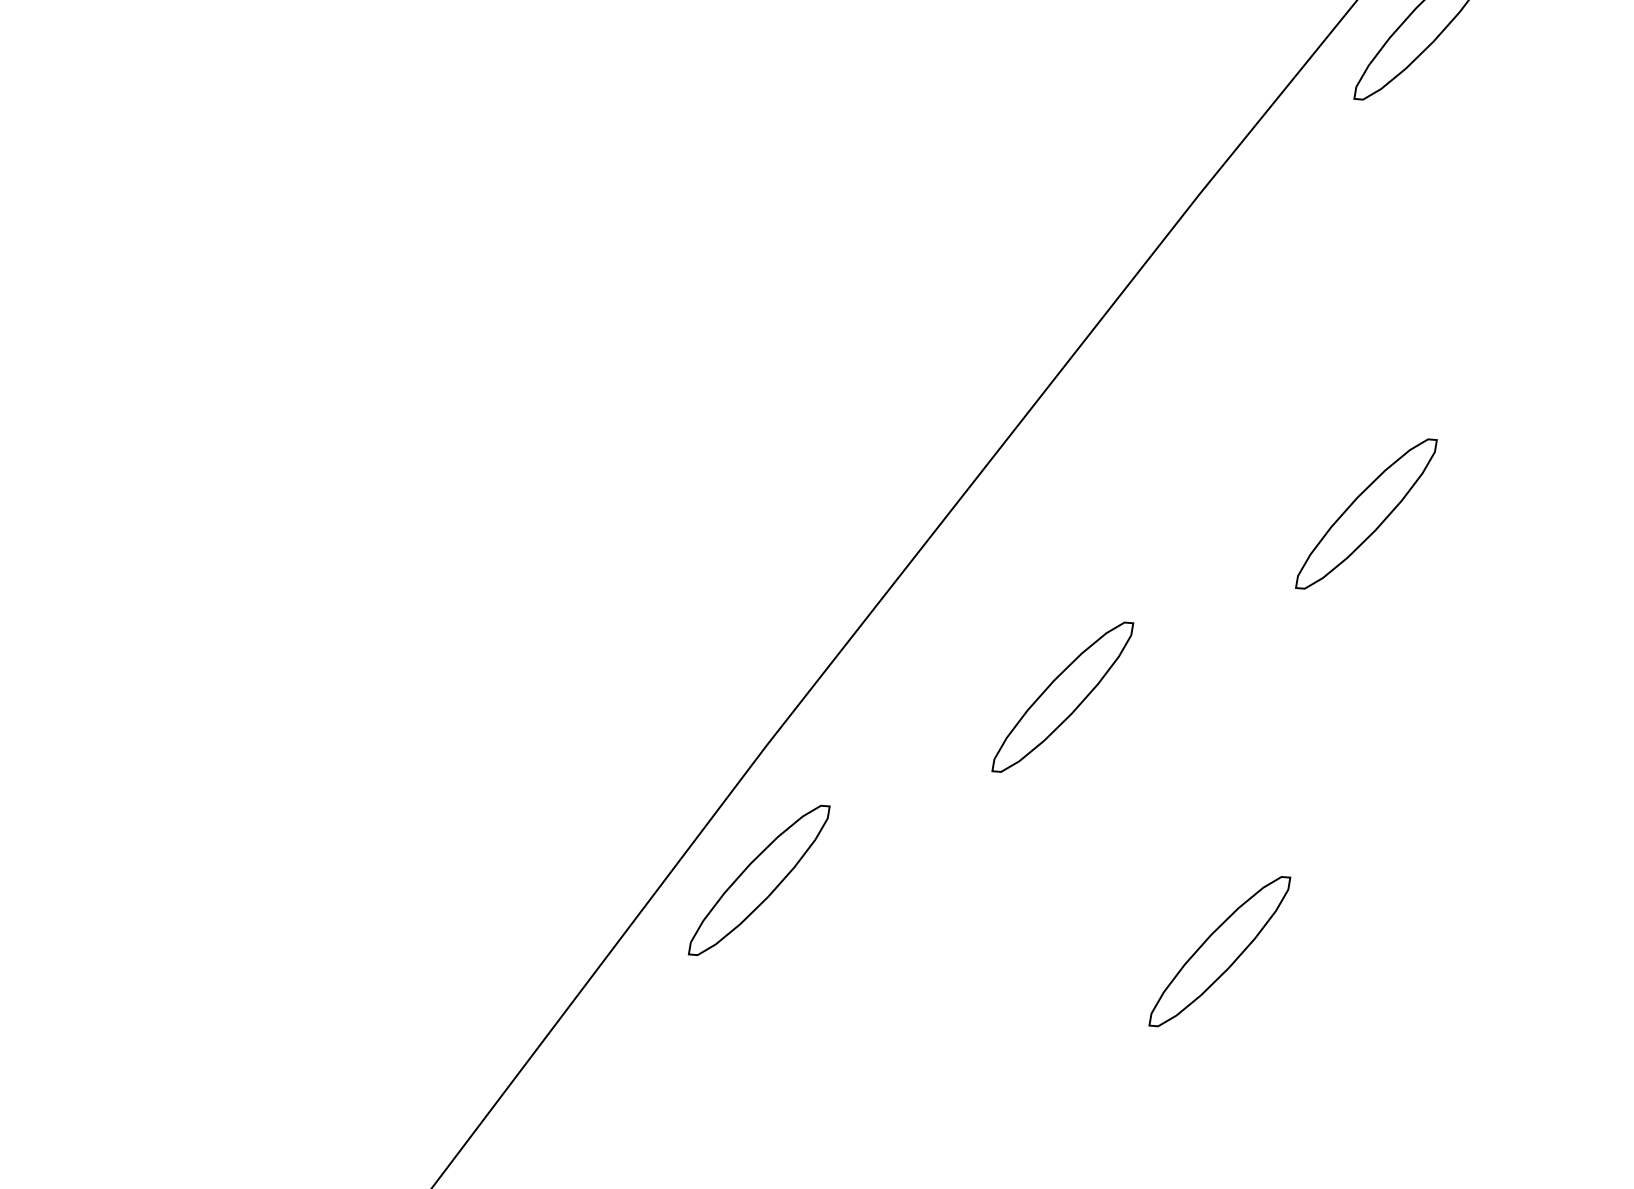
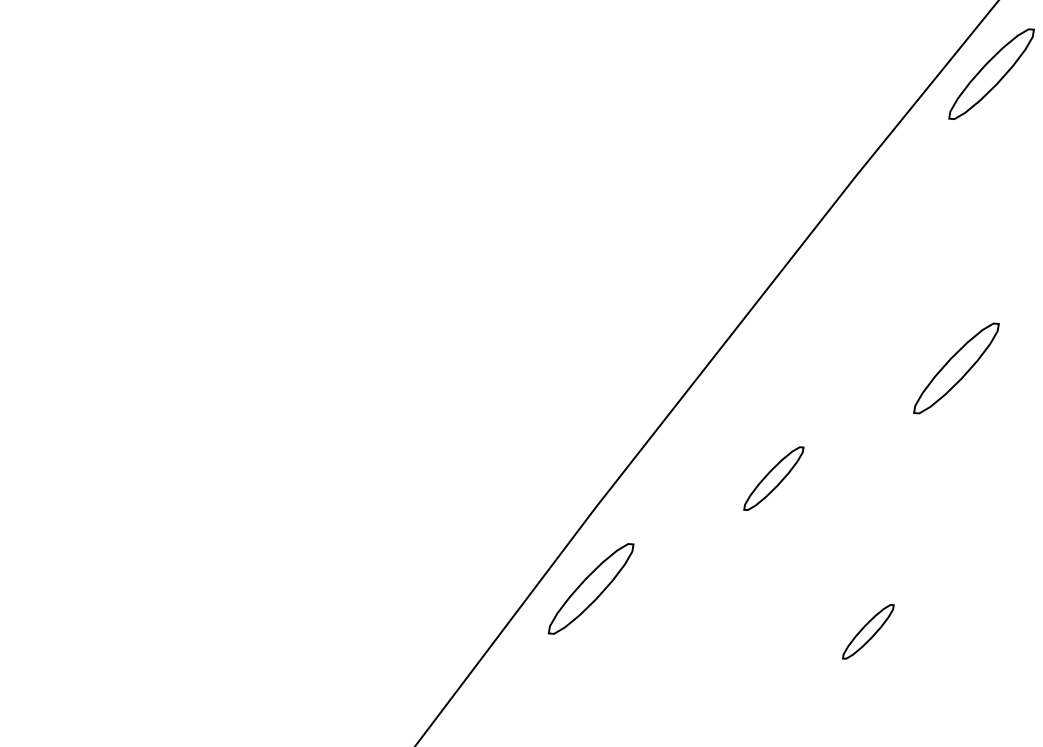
part: (1062, 696) -> (773, 478), size x0.7
part: (1220, 951) -> (868, 631), size x0.6

